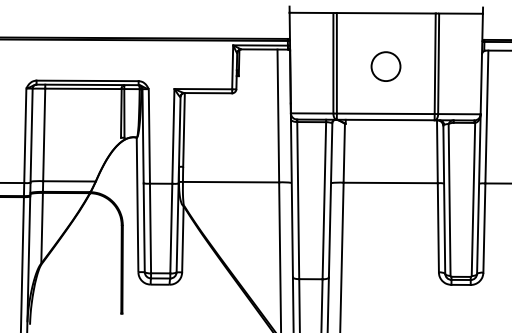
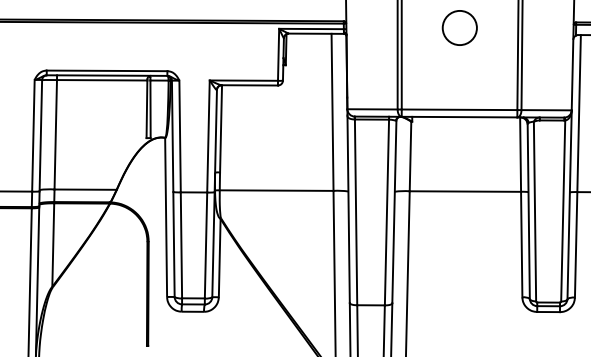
circle: (385, 66) -> (459, 27), moved

